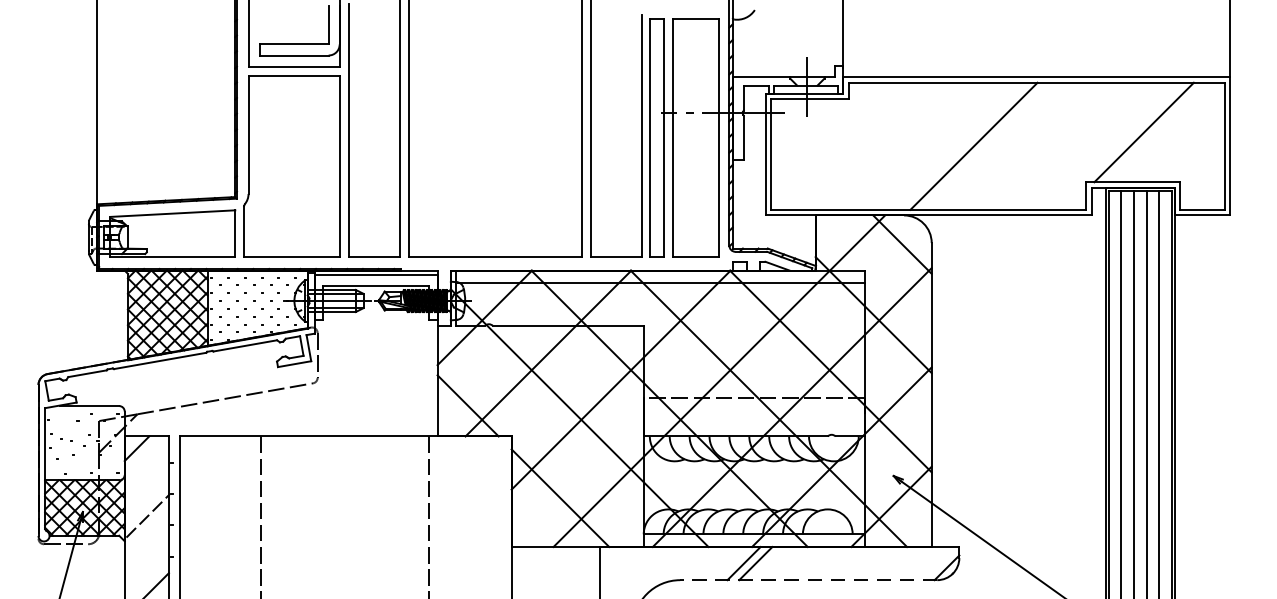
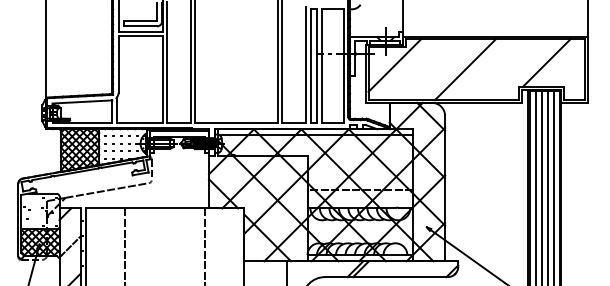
line: (825, 137) -> (394, 65), added
line: (806, 580) -> (385, 277), dashed -> solid

